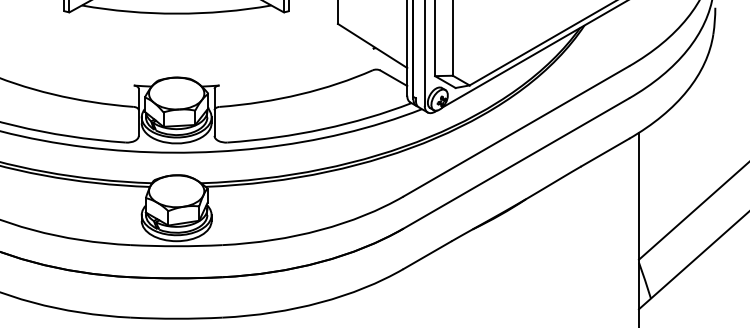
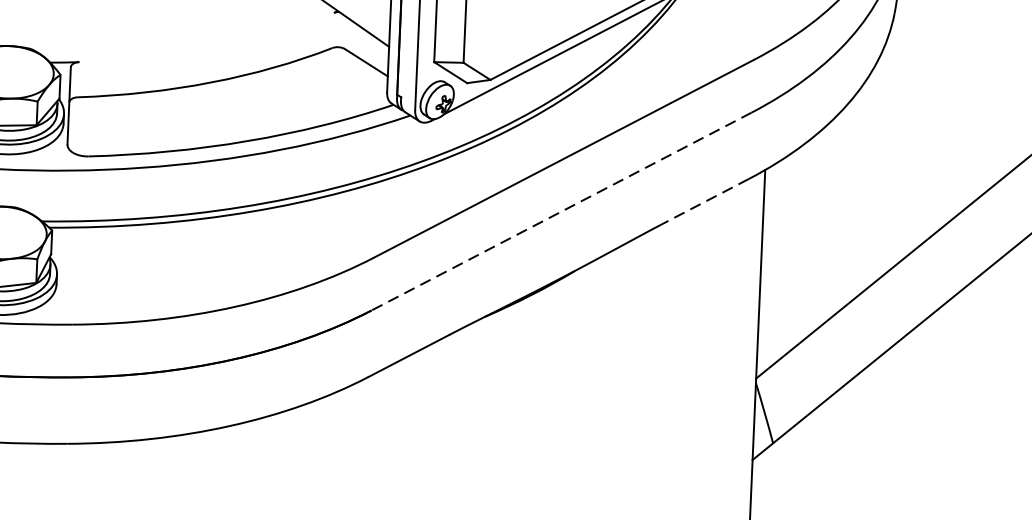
line: (605, 152) -> (708, 199), solid -> dashed
line: (515, 163) -> (560, 211), solid -> dashed

